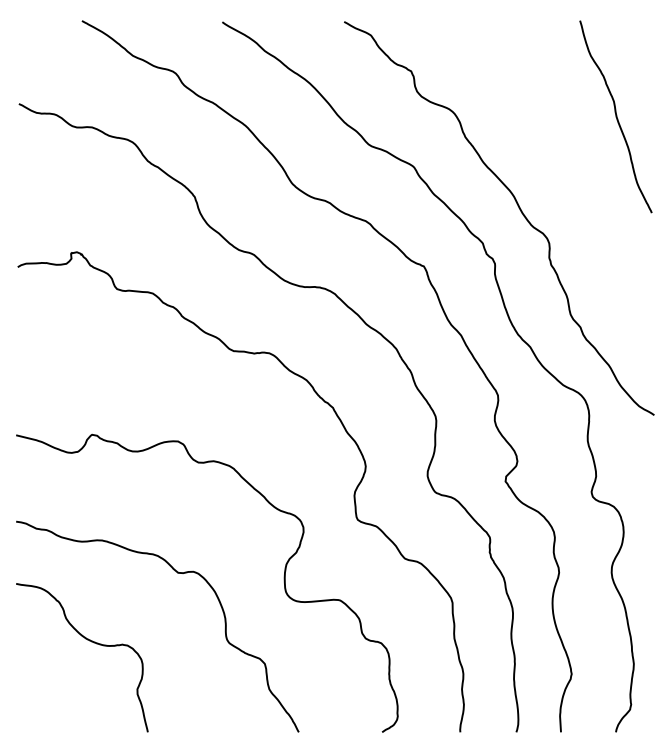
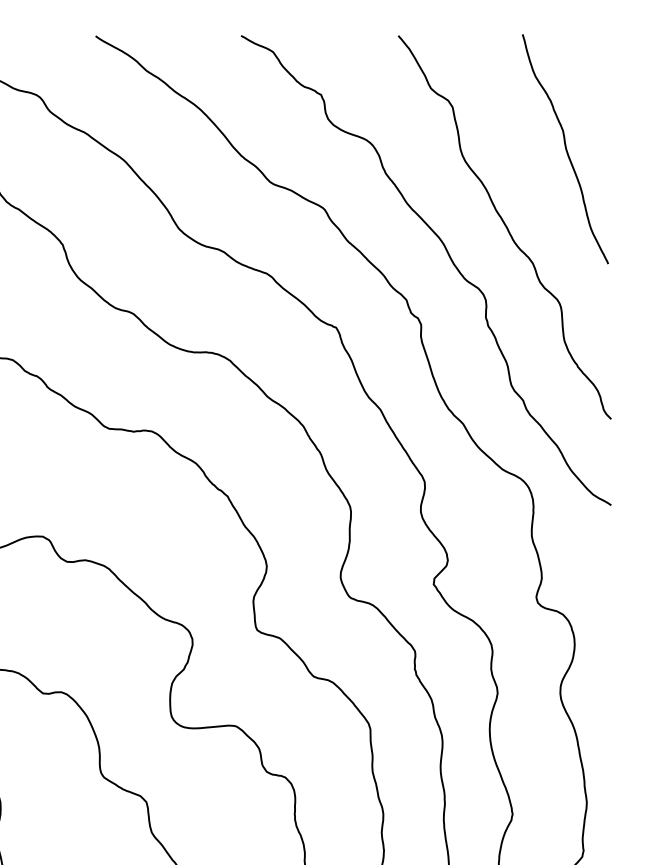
curve: (565, 182) -> (505, 227), added

